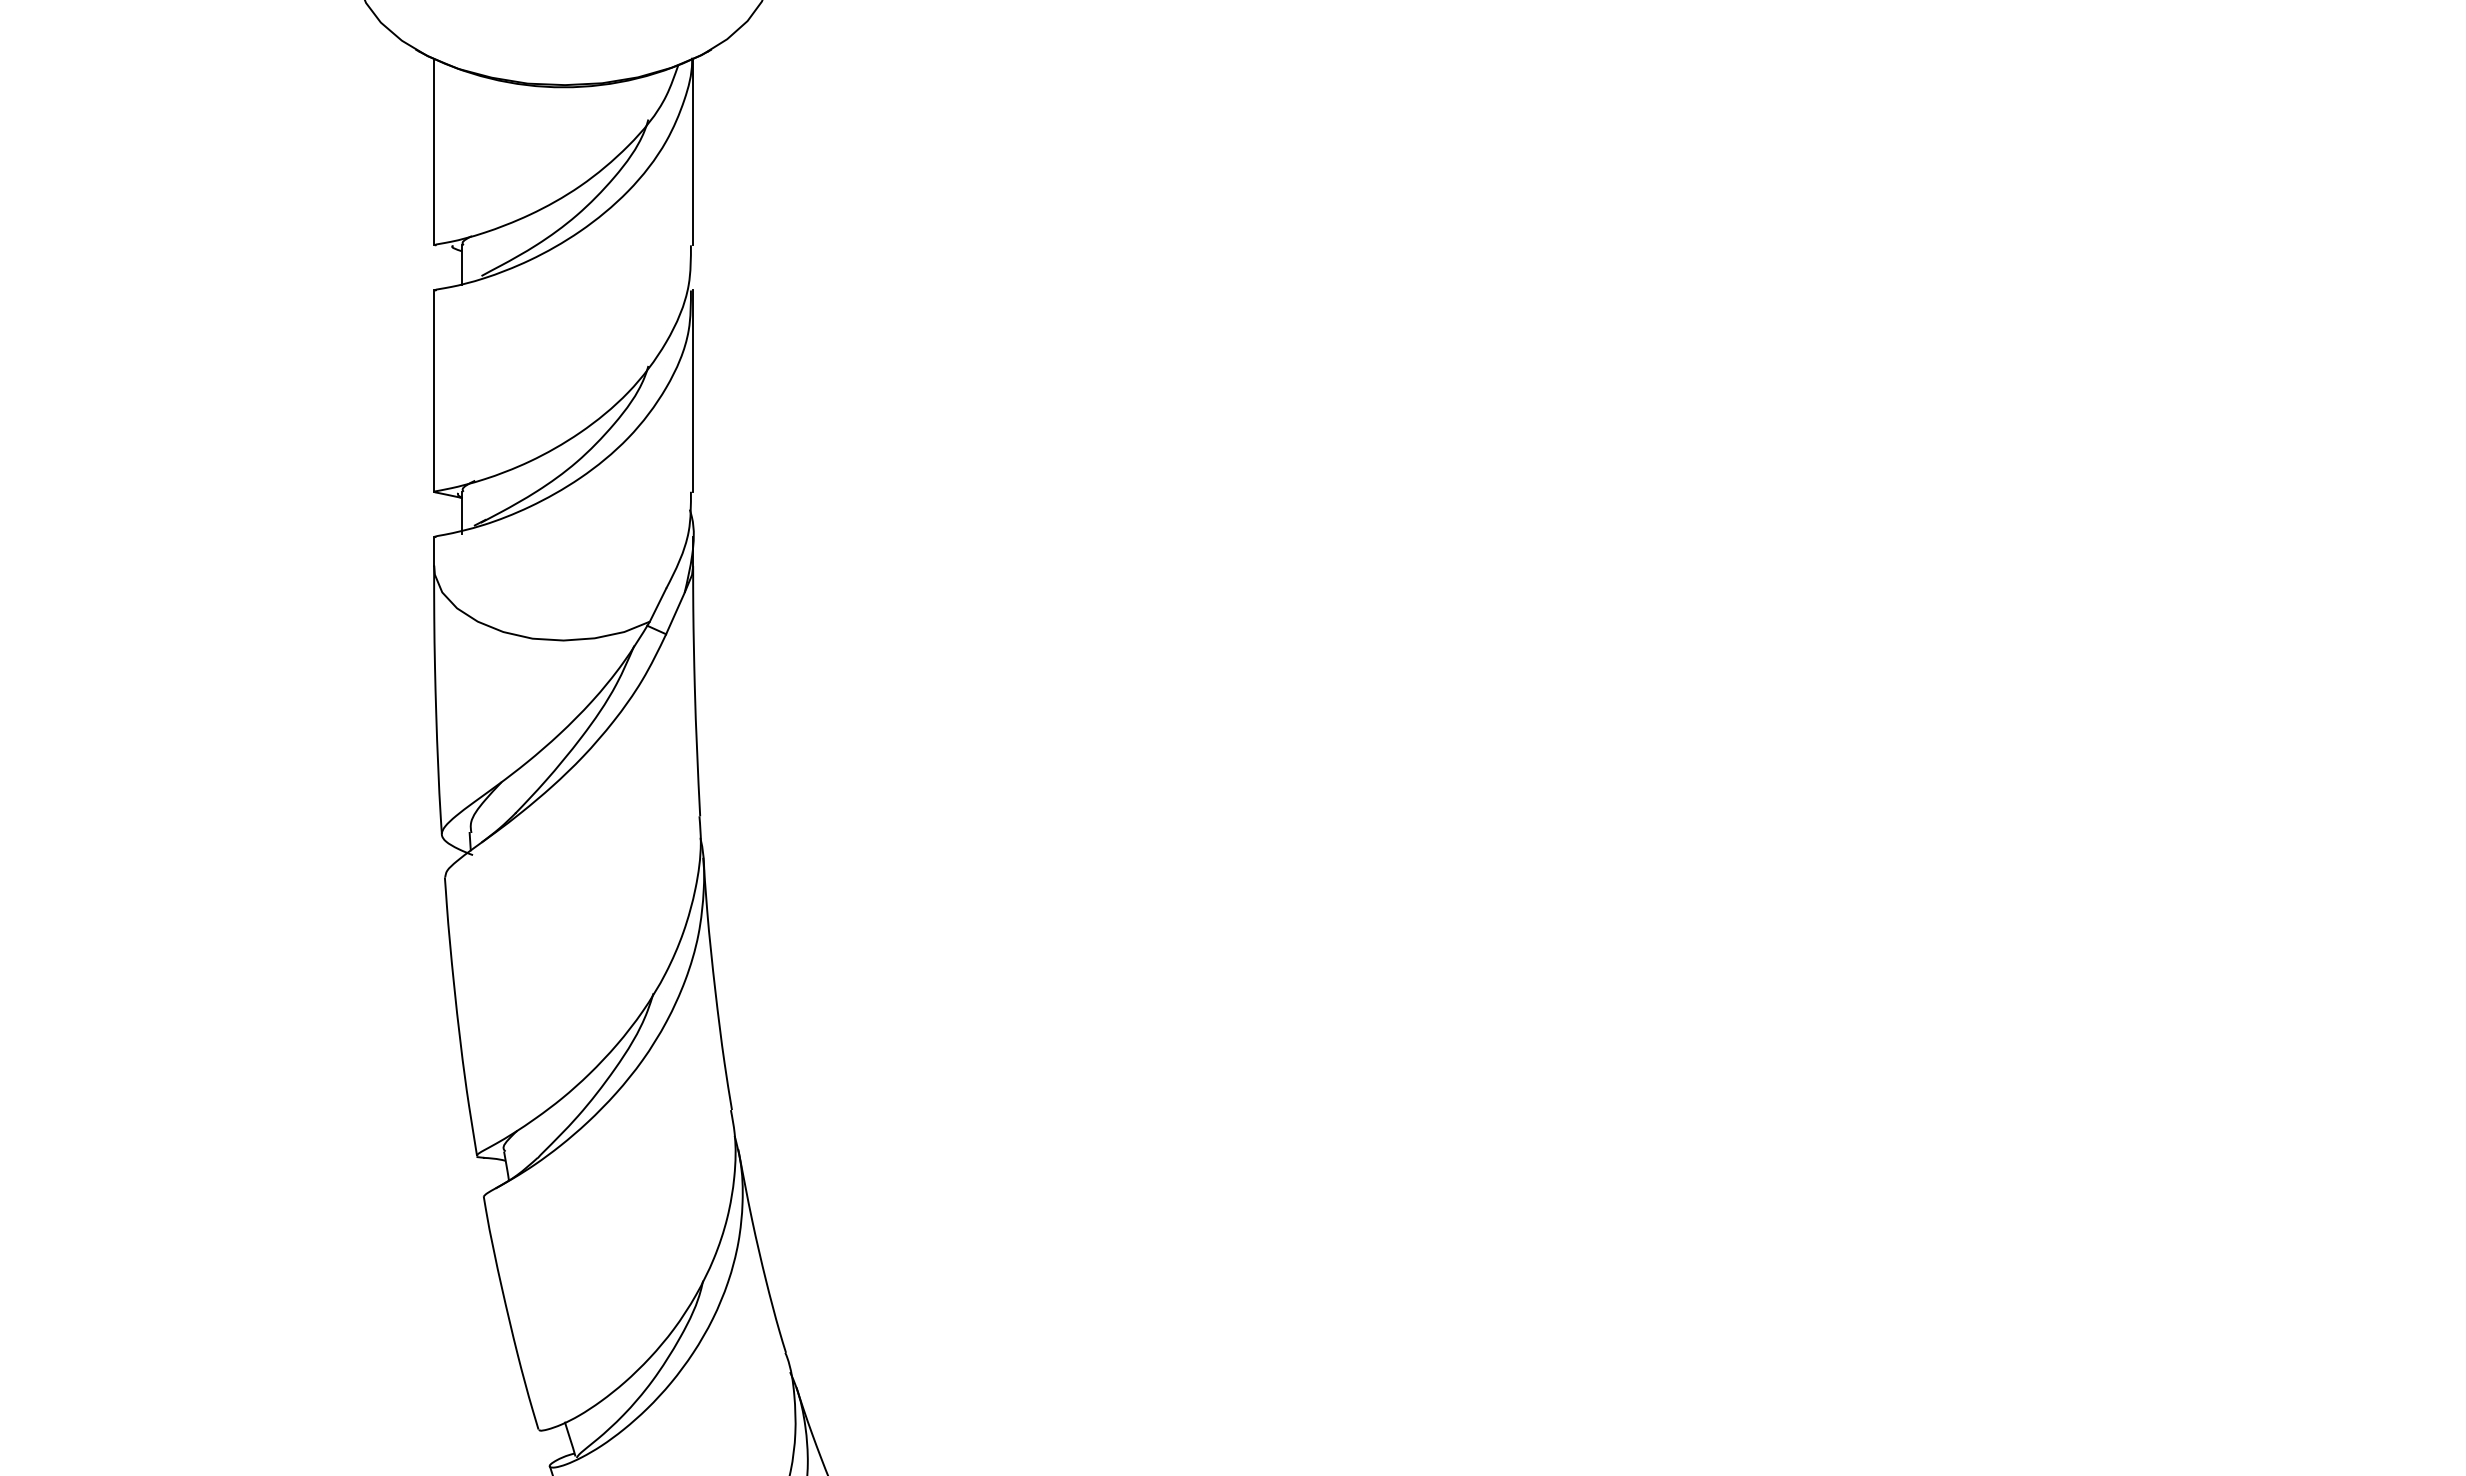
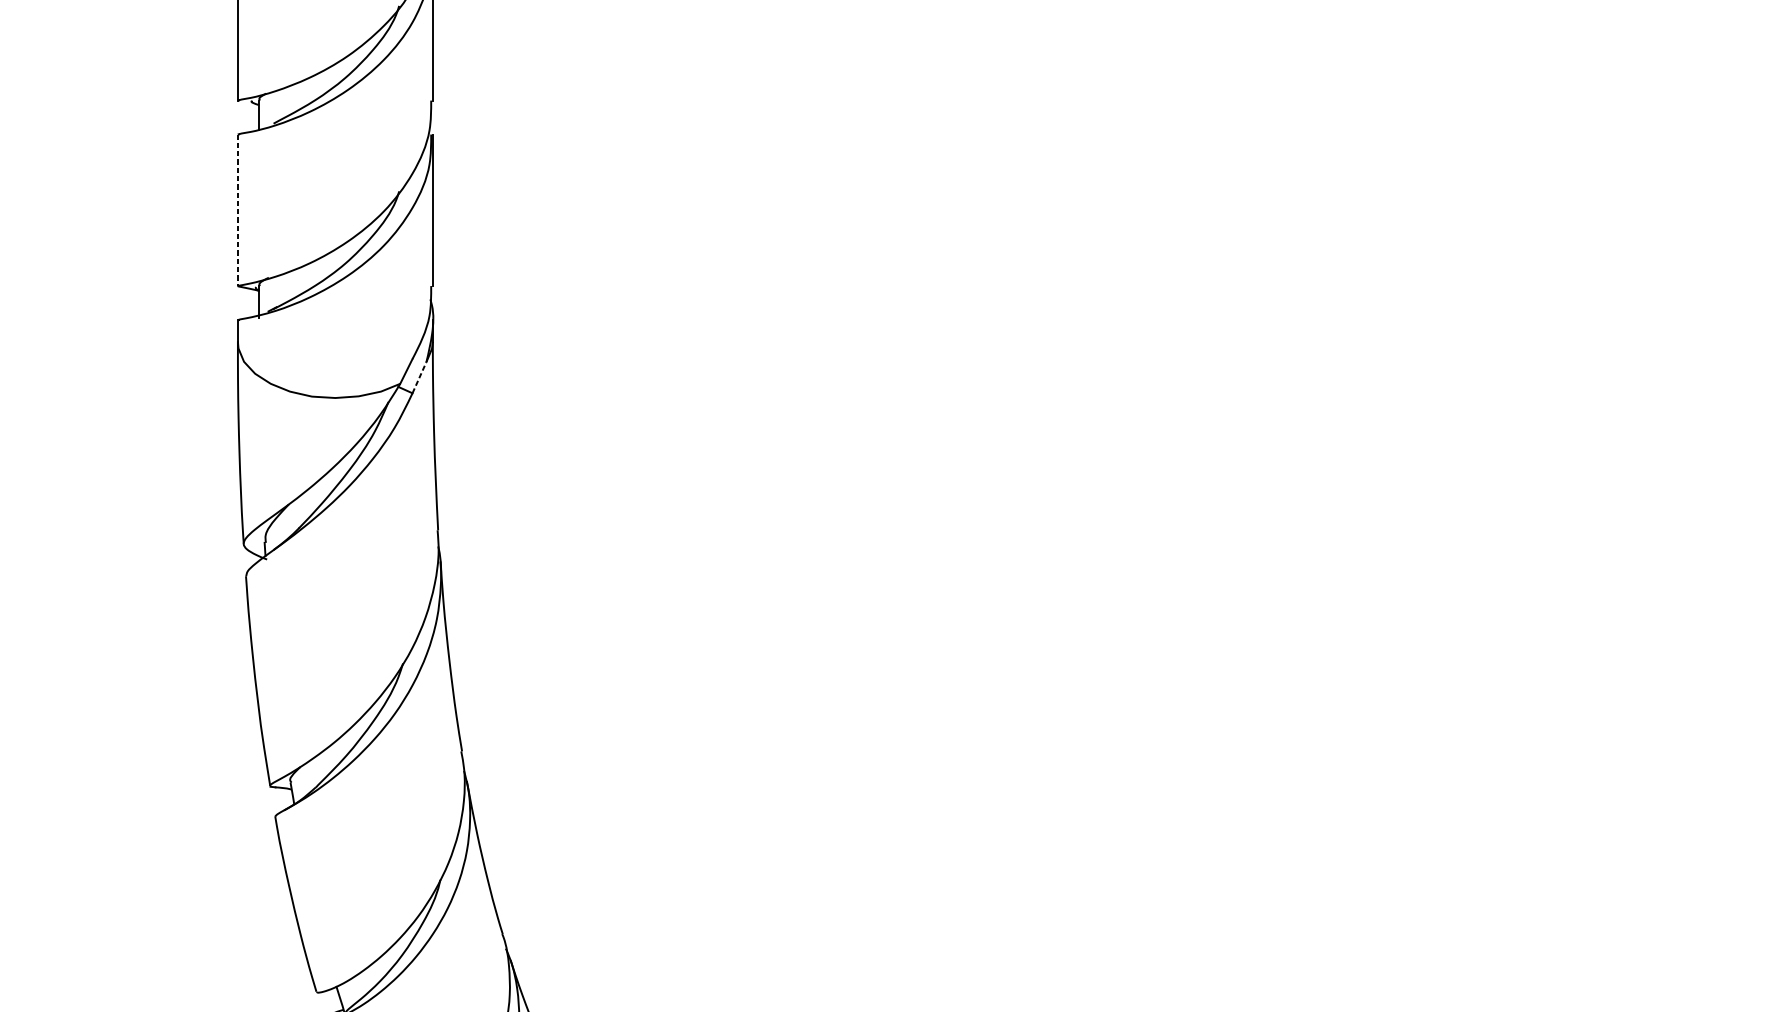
line: (434, 391) -> (238, 210), solid -> dashed
line: (675, 613) -> (419, 377), solid -> dashed

